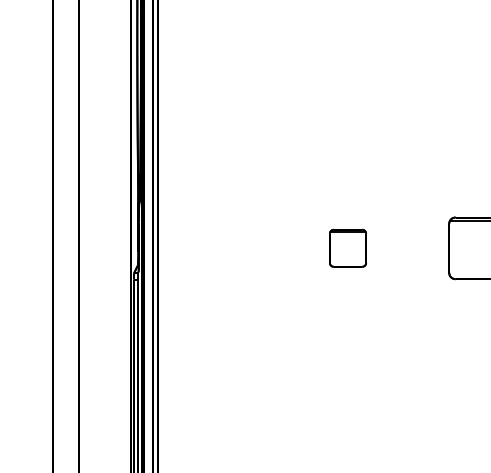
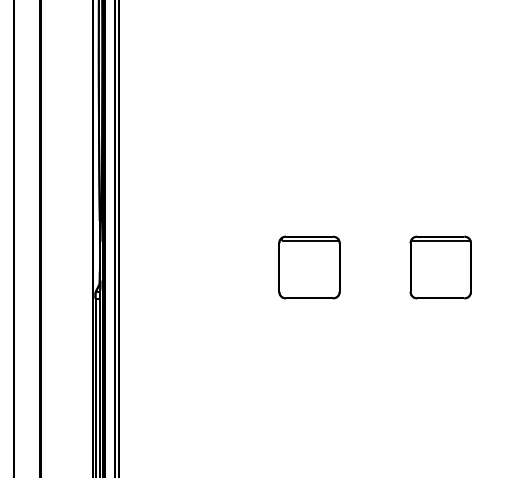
part: (348, 248) -> (309, 267), size x1.67

